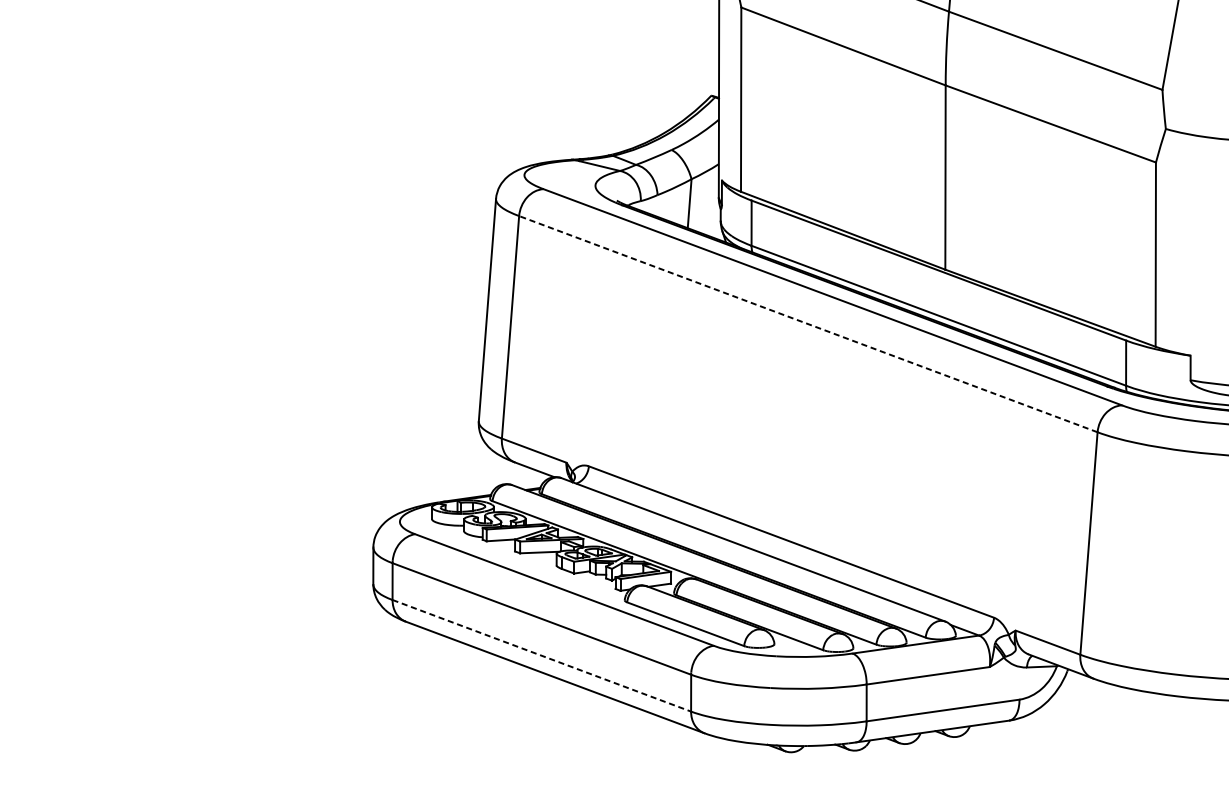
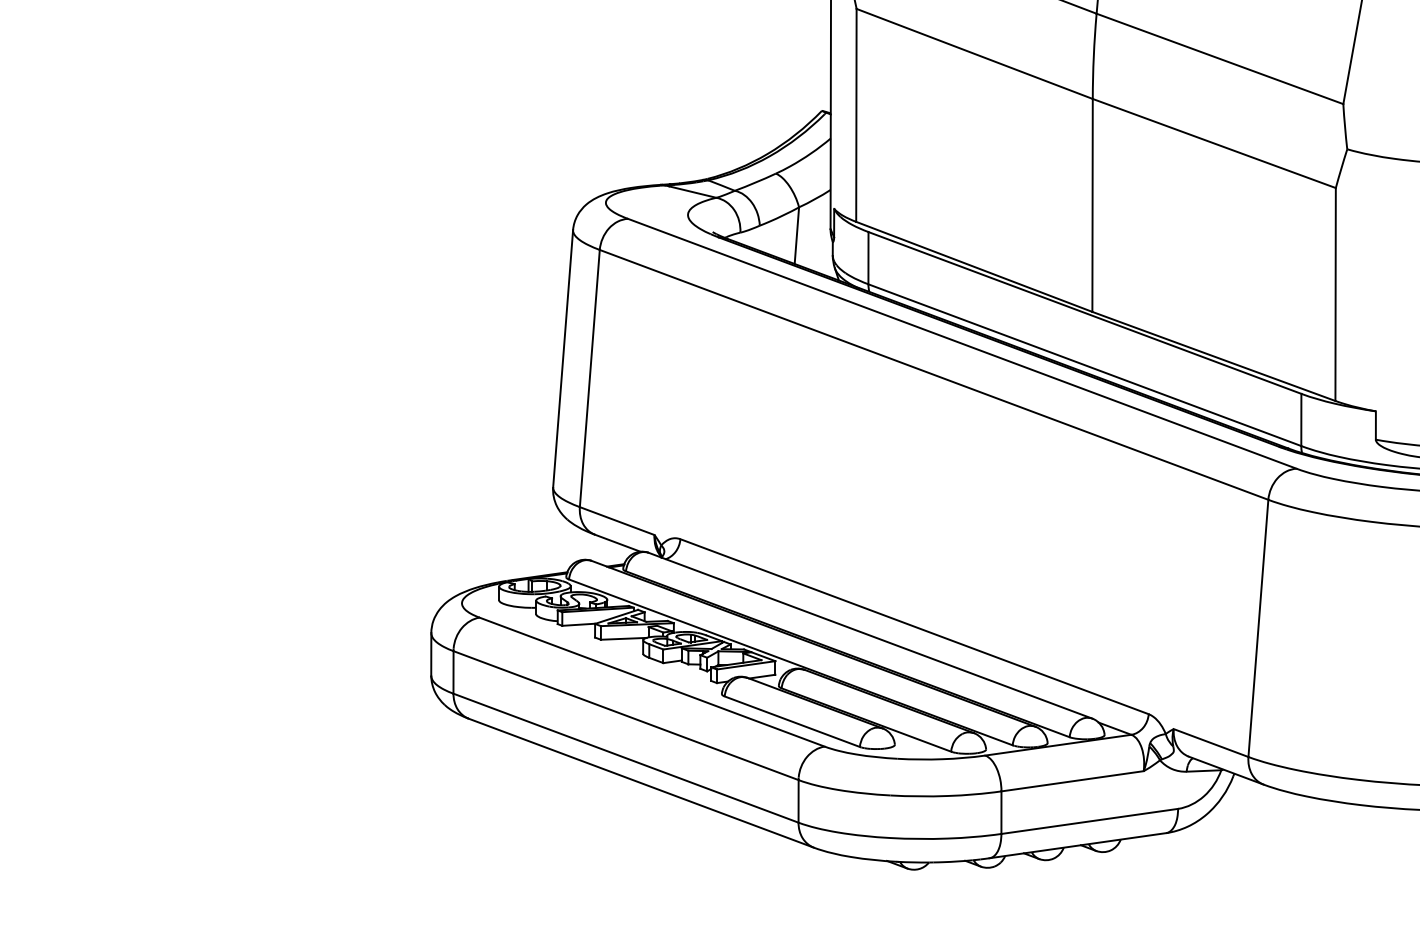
line: (808, 323) -> (934, 374), dashed -> solid
line: (542, 656) -> (626, 758), dashed -> solid

